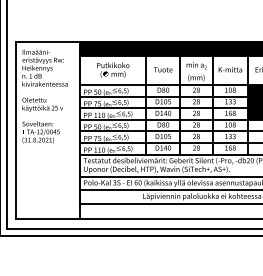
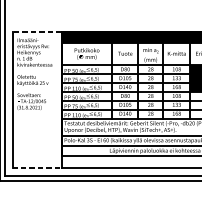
line: (47, 41) -> (36, 32), solid -> dashed
line: (48, 219) -> (37, 168), solid -> dashed

